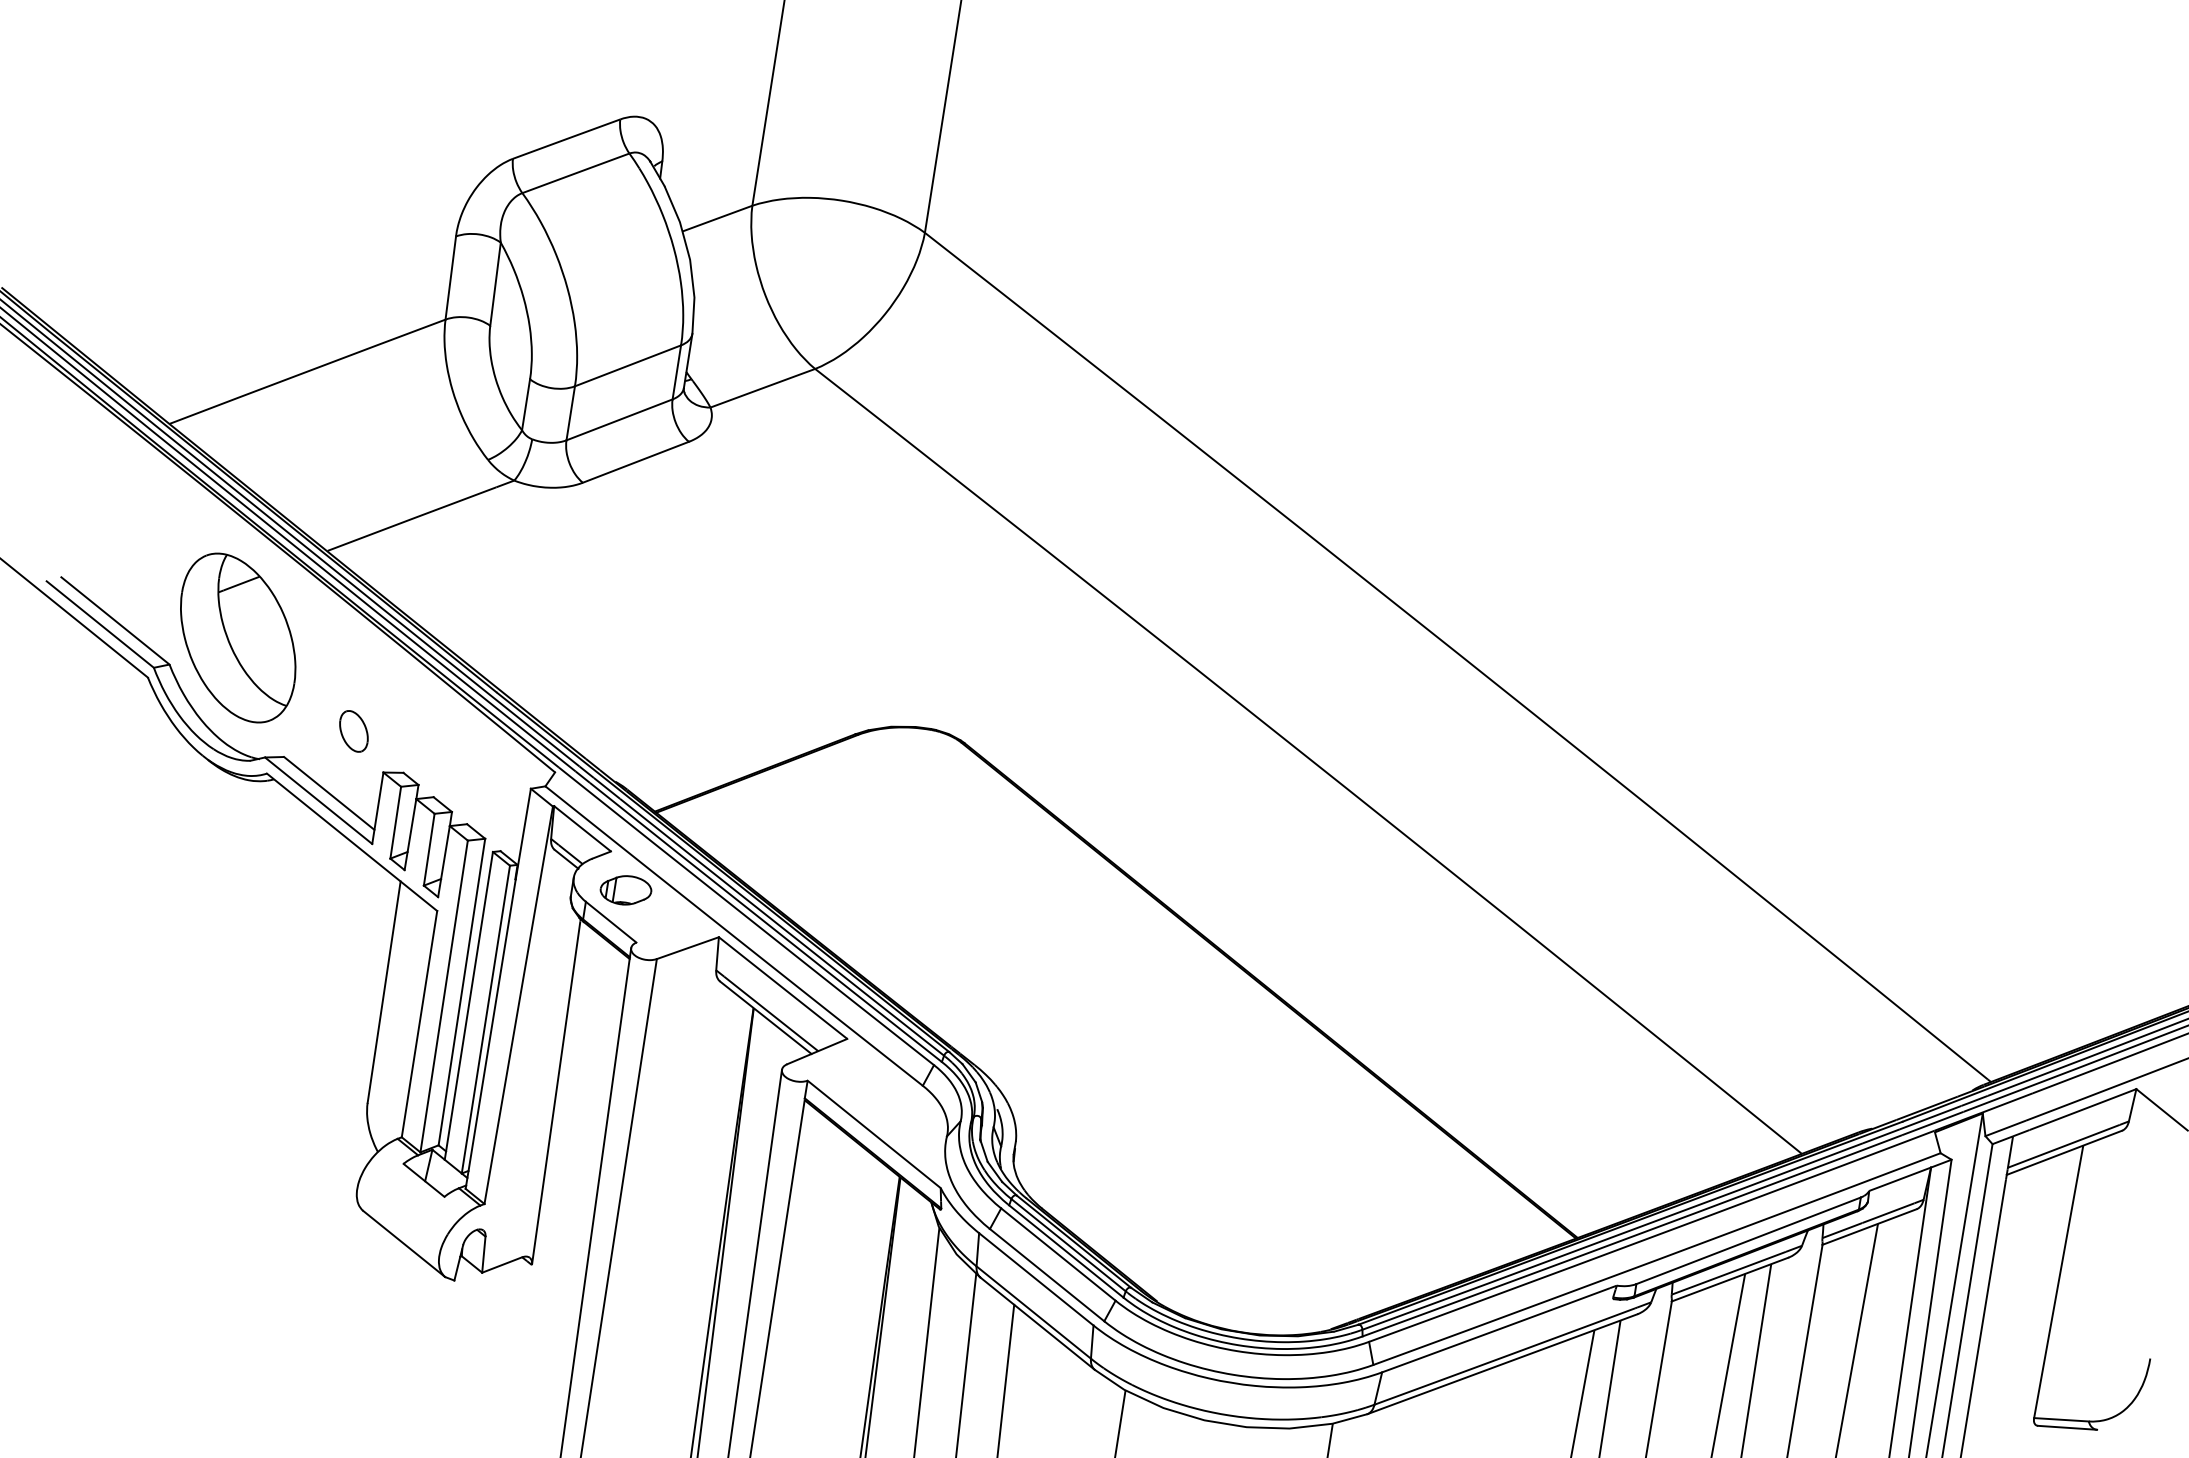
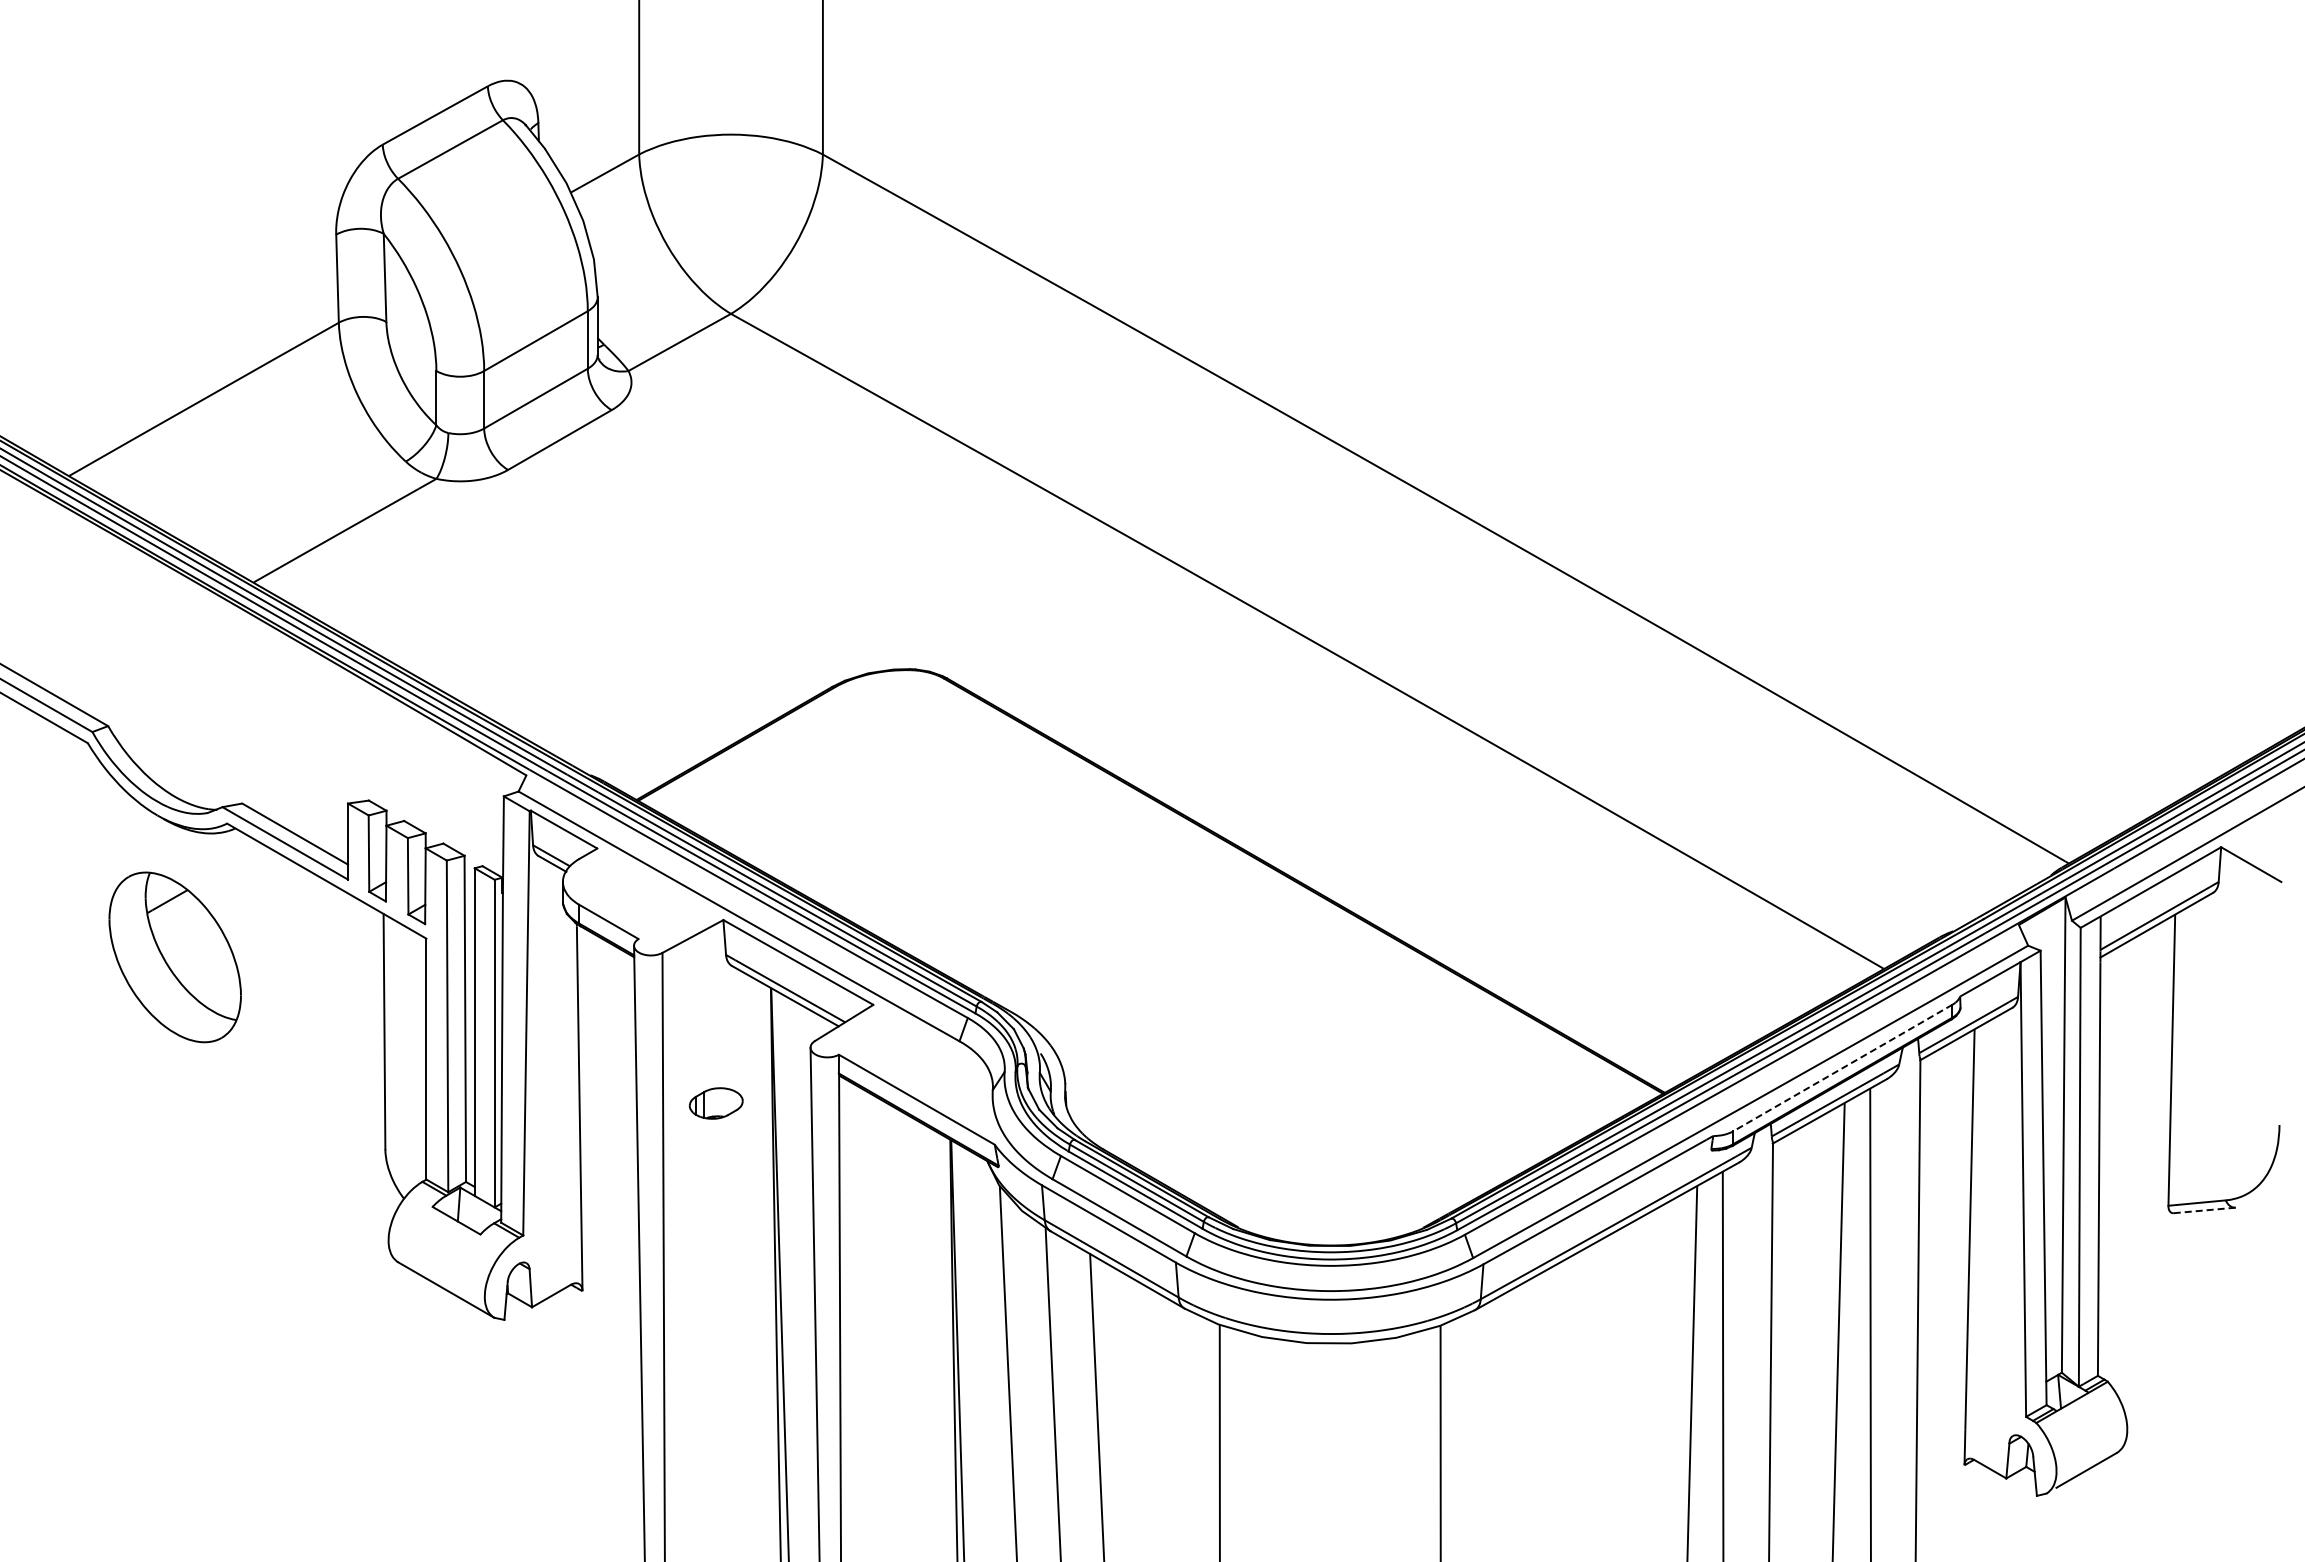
part: (237, 638) -> (174, 957), moved
part: (353, 731) -> (310, 765), removed
part: (625, 890) -> (715, 1103), moved
line: (1748, 1241) -> (1842, 1068), solid -> dashed
line: (2068, 1427) -> (2205, 1210), solid -> dashed

